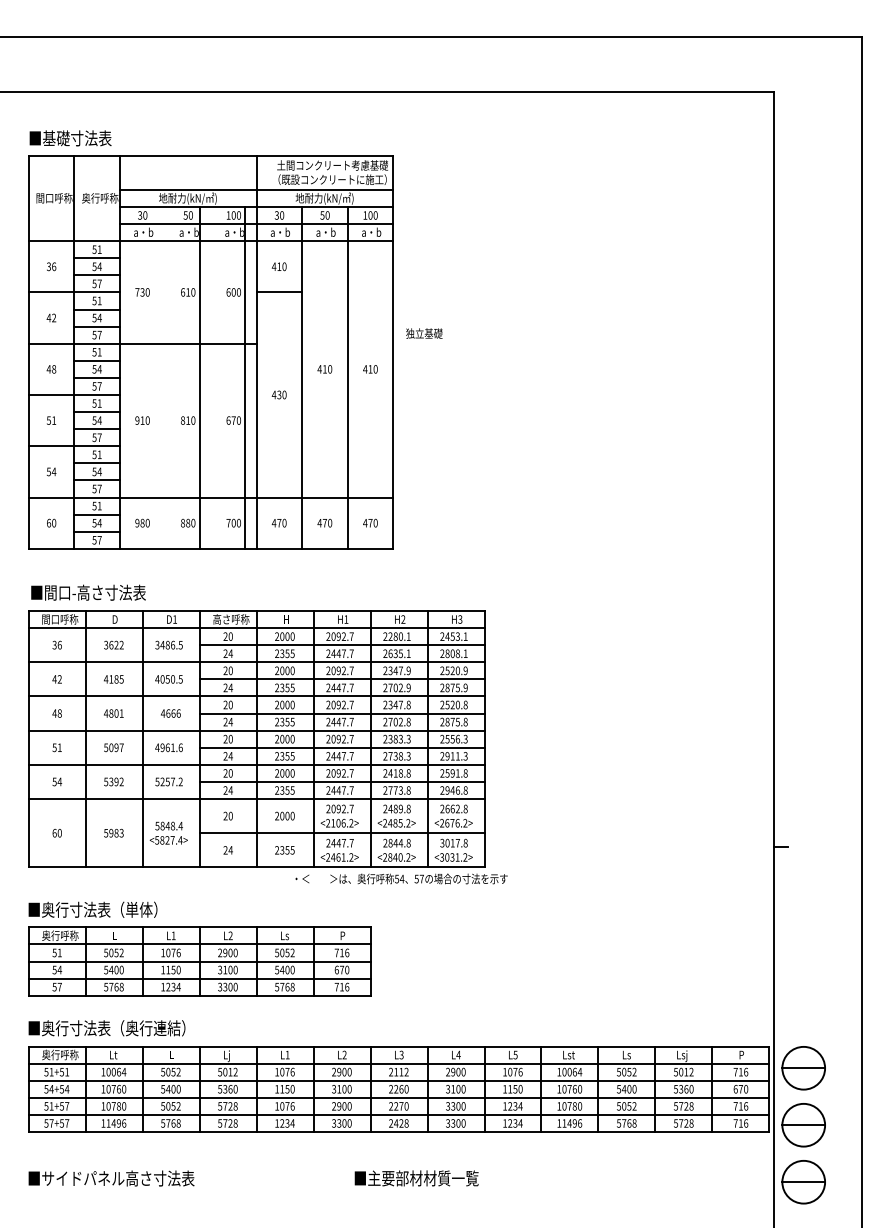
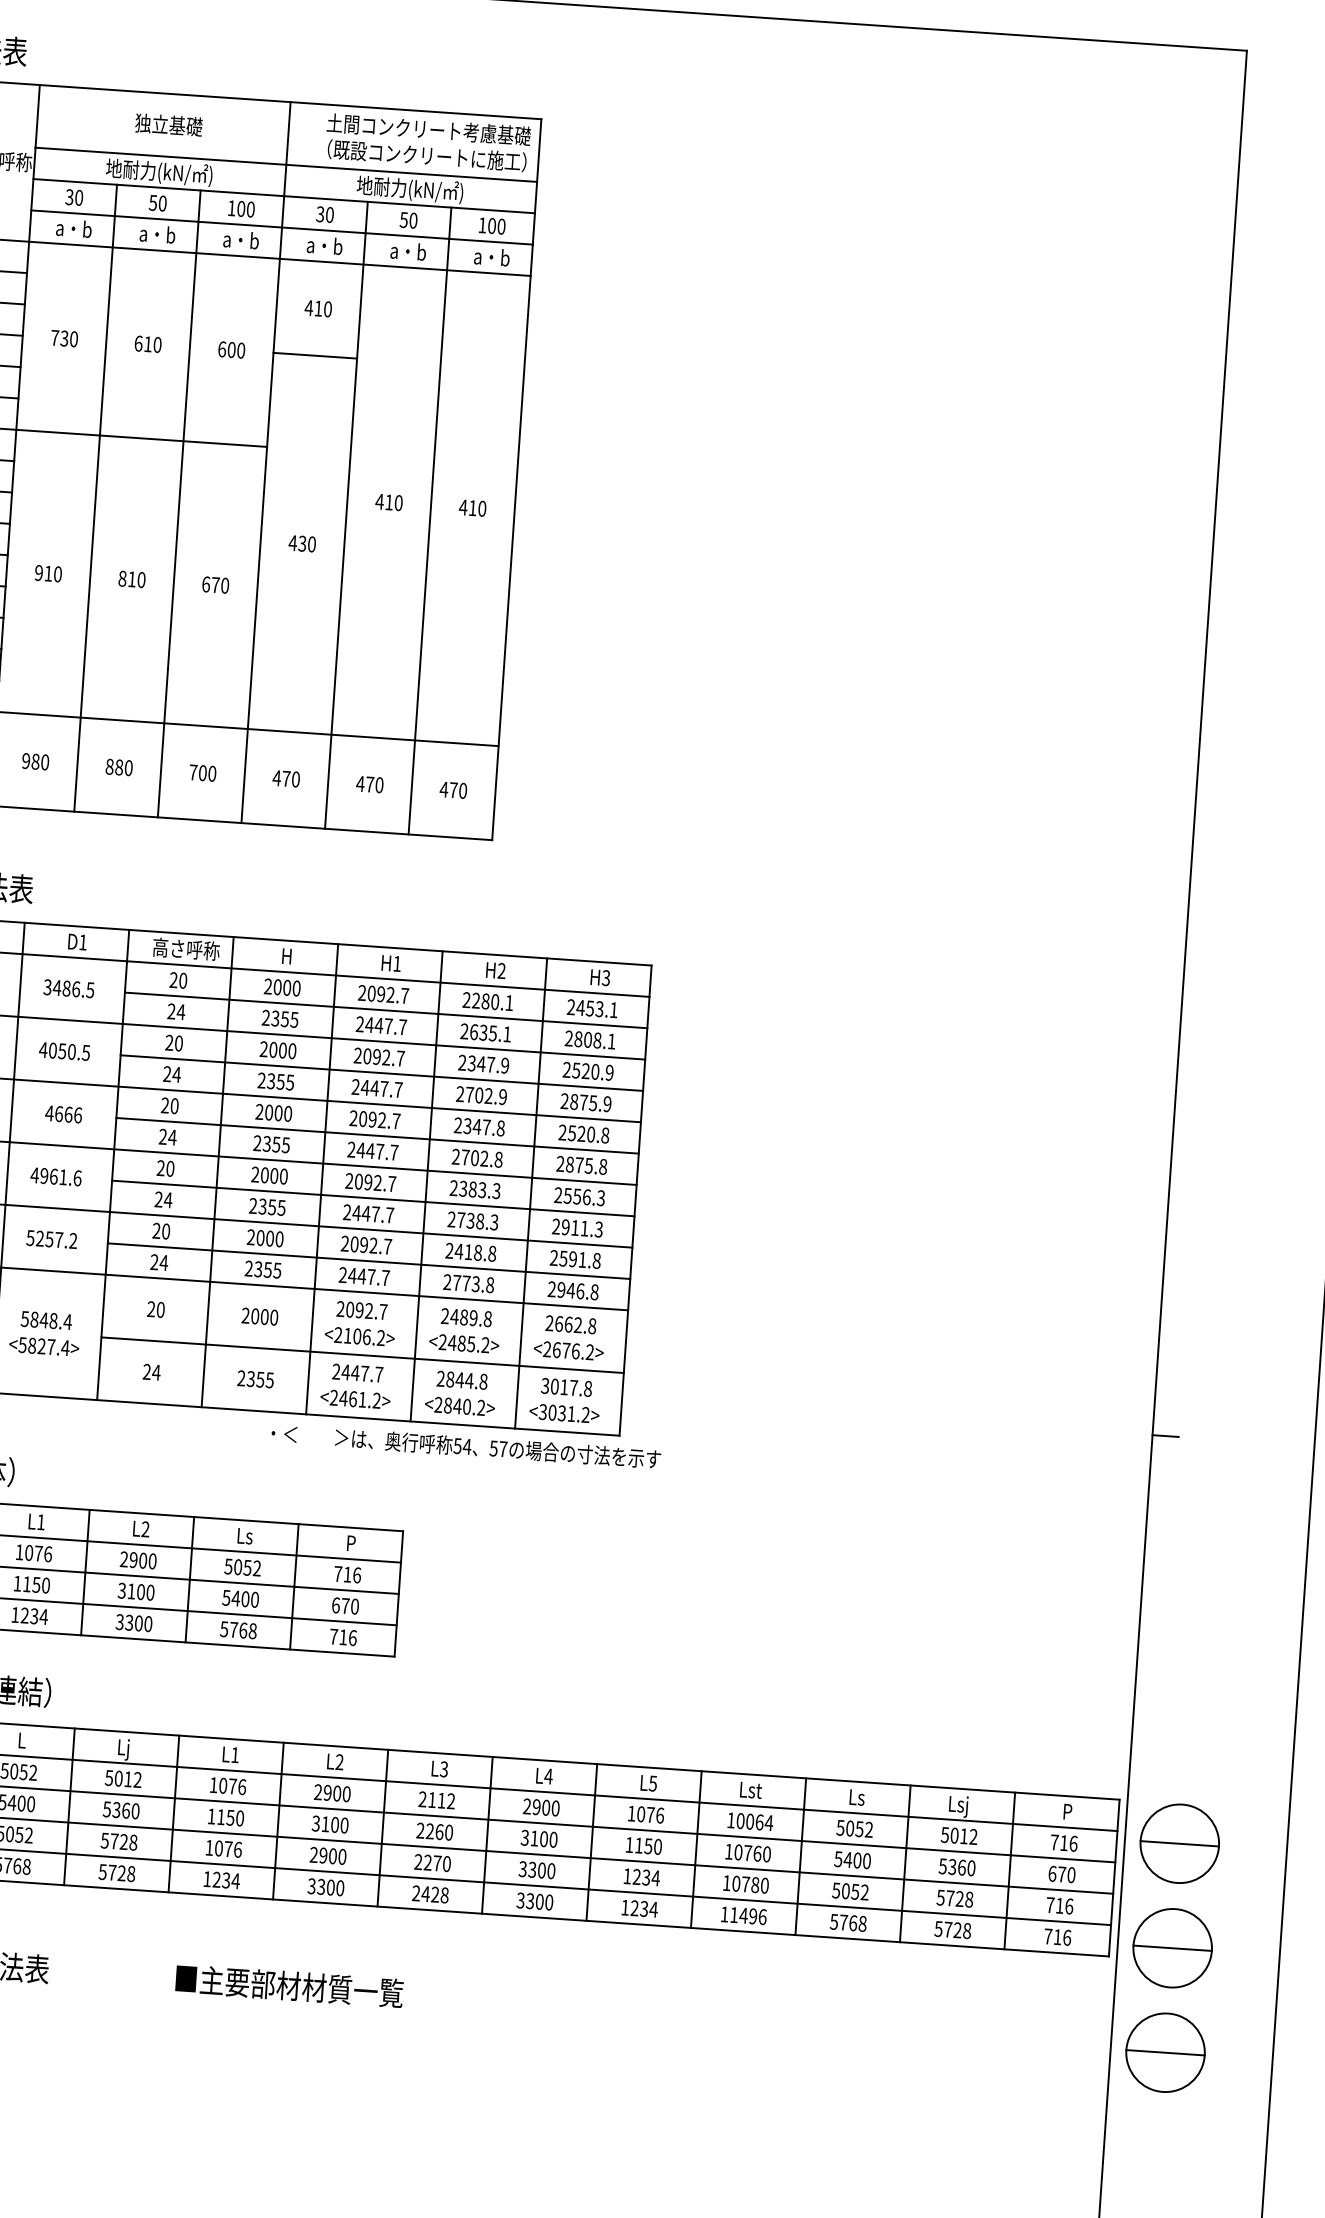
text: (424, 333) -> (169, 124), moved
line: (200, 377) -> (95, 497), moved
line: (244, 377) -> (178, 503), moved
text: (416, 1178) -> (289, 1986), moved

